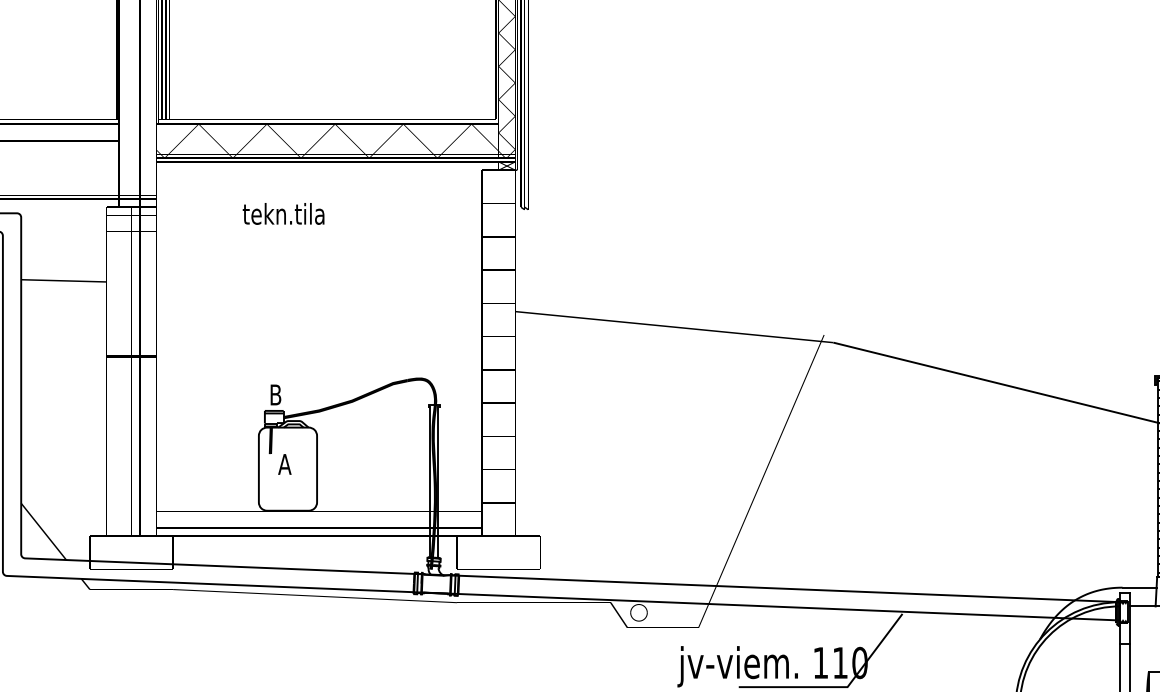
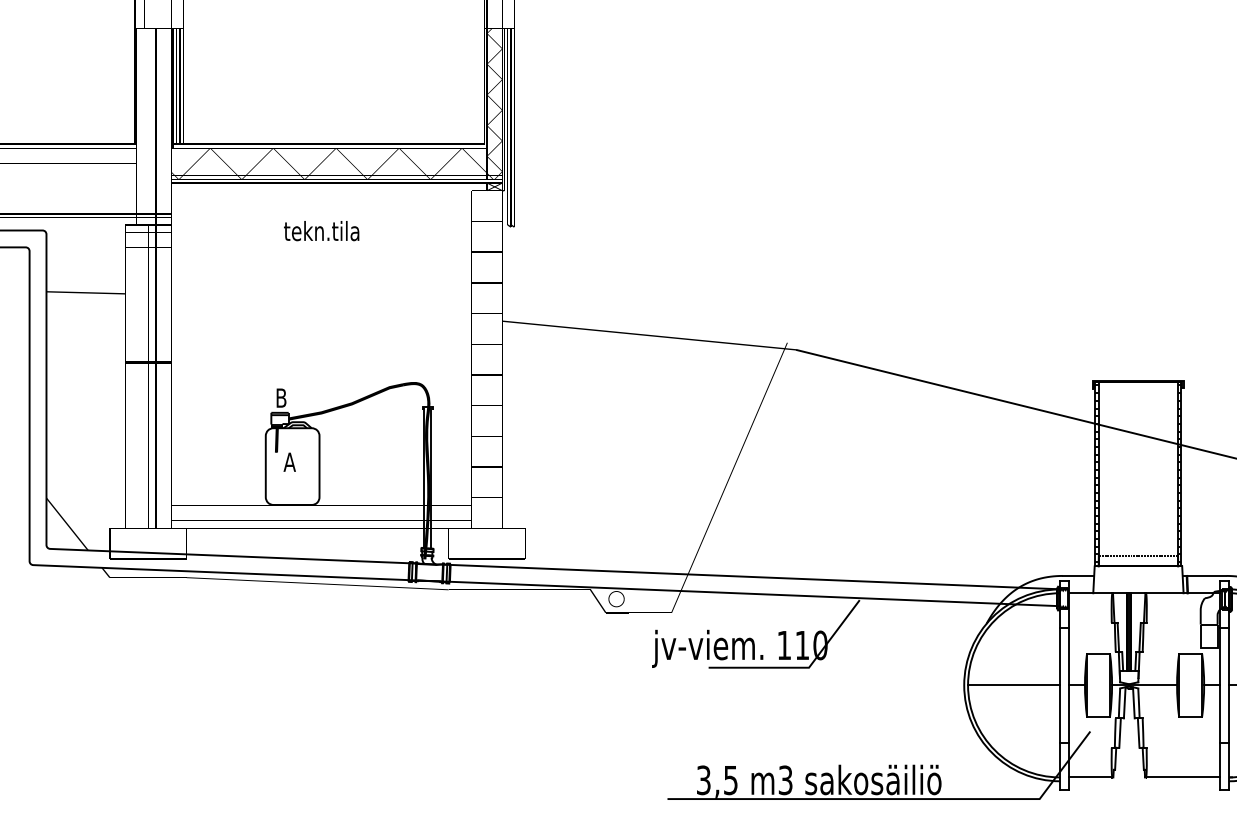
text: (283, 214) -> (321, 231), moved

